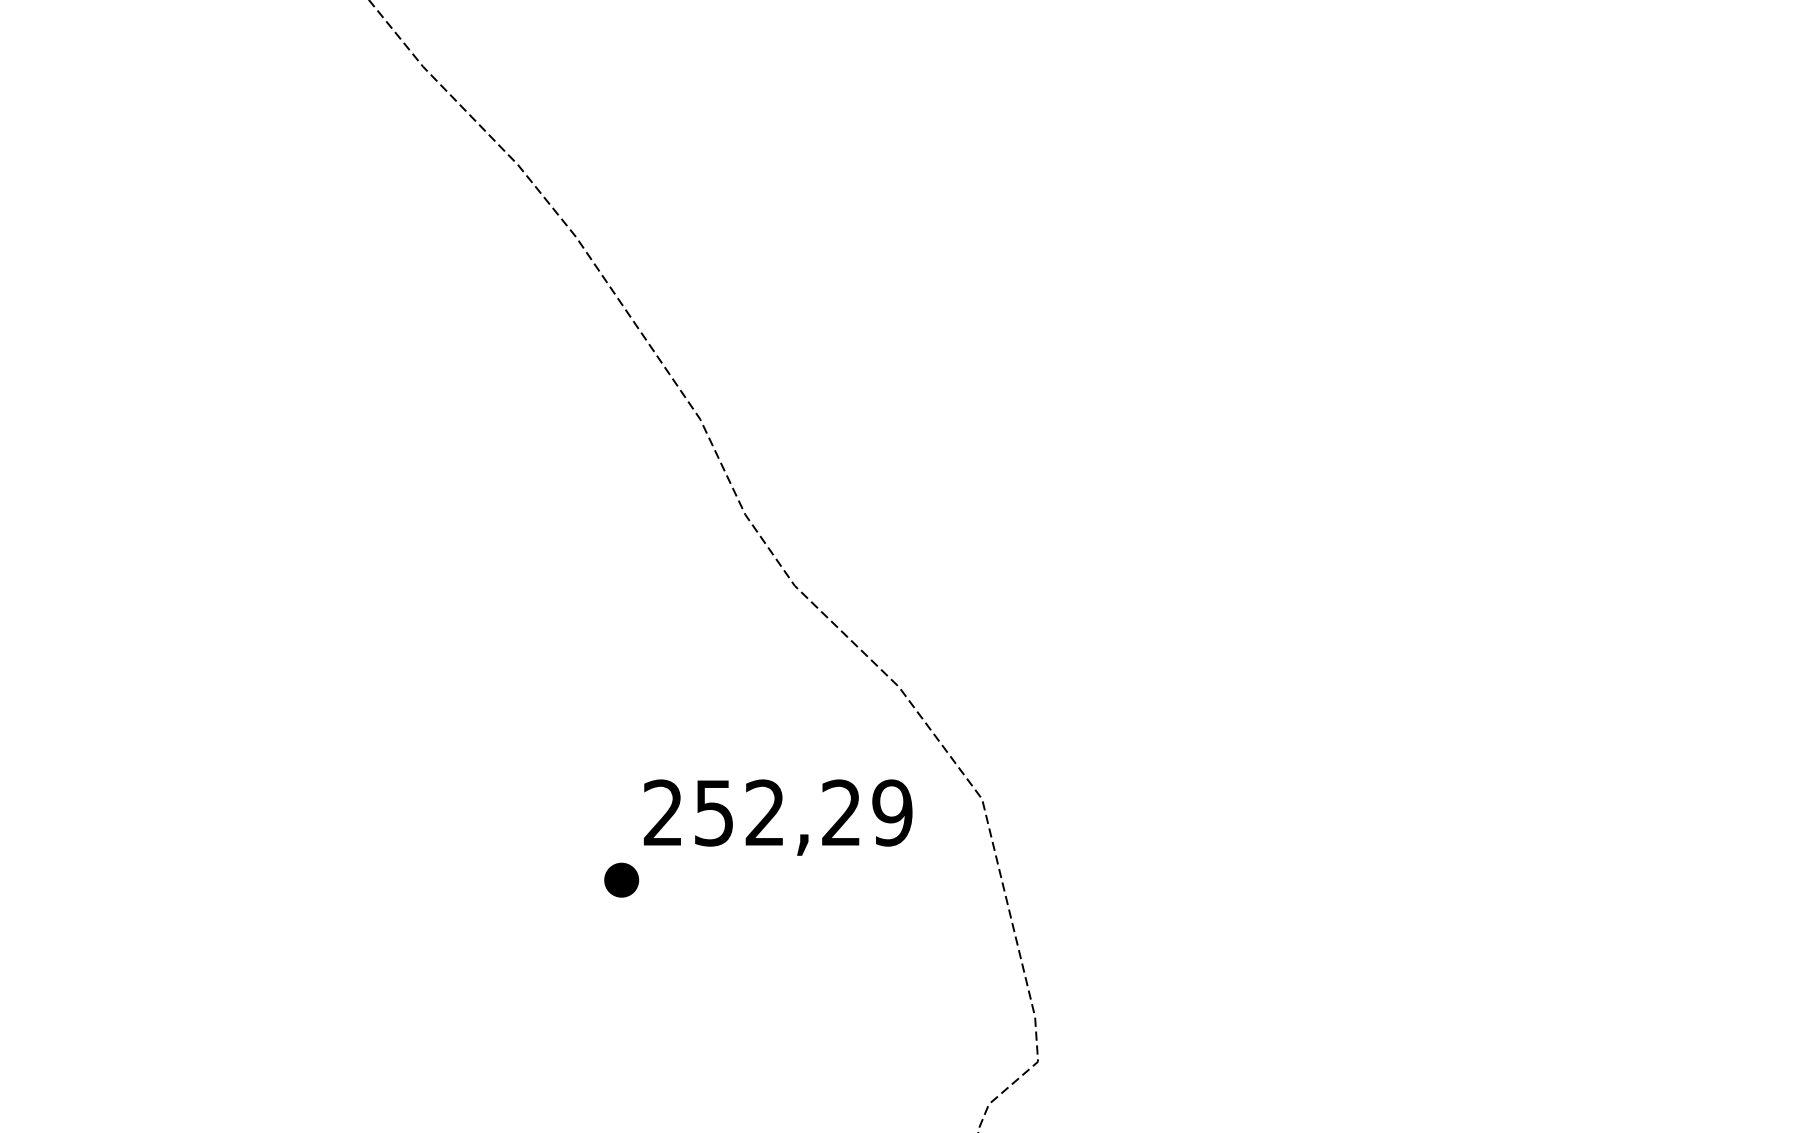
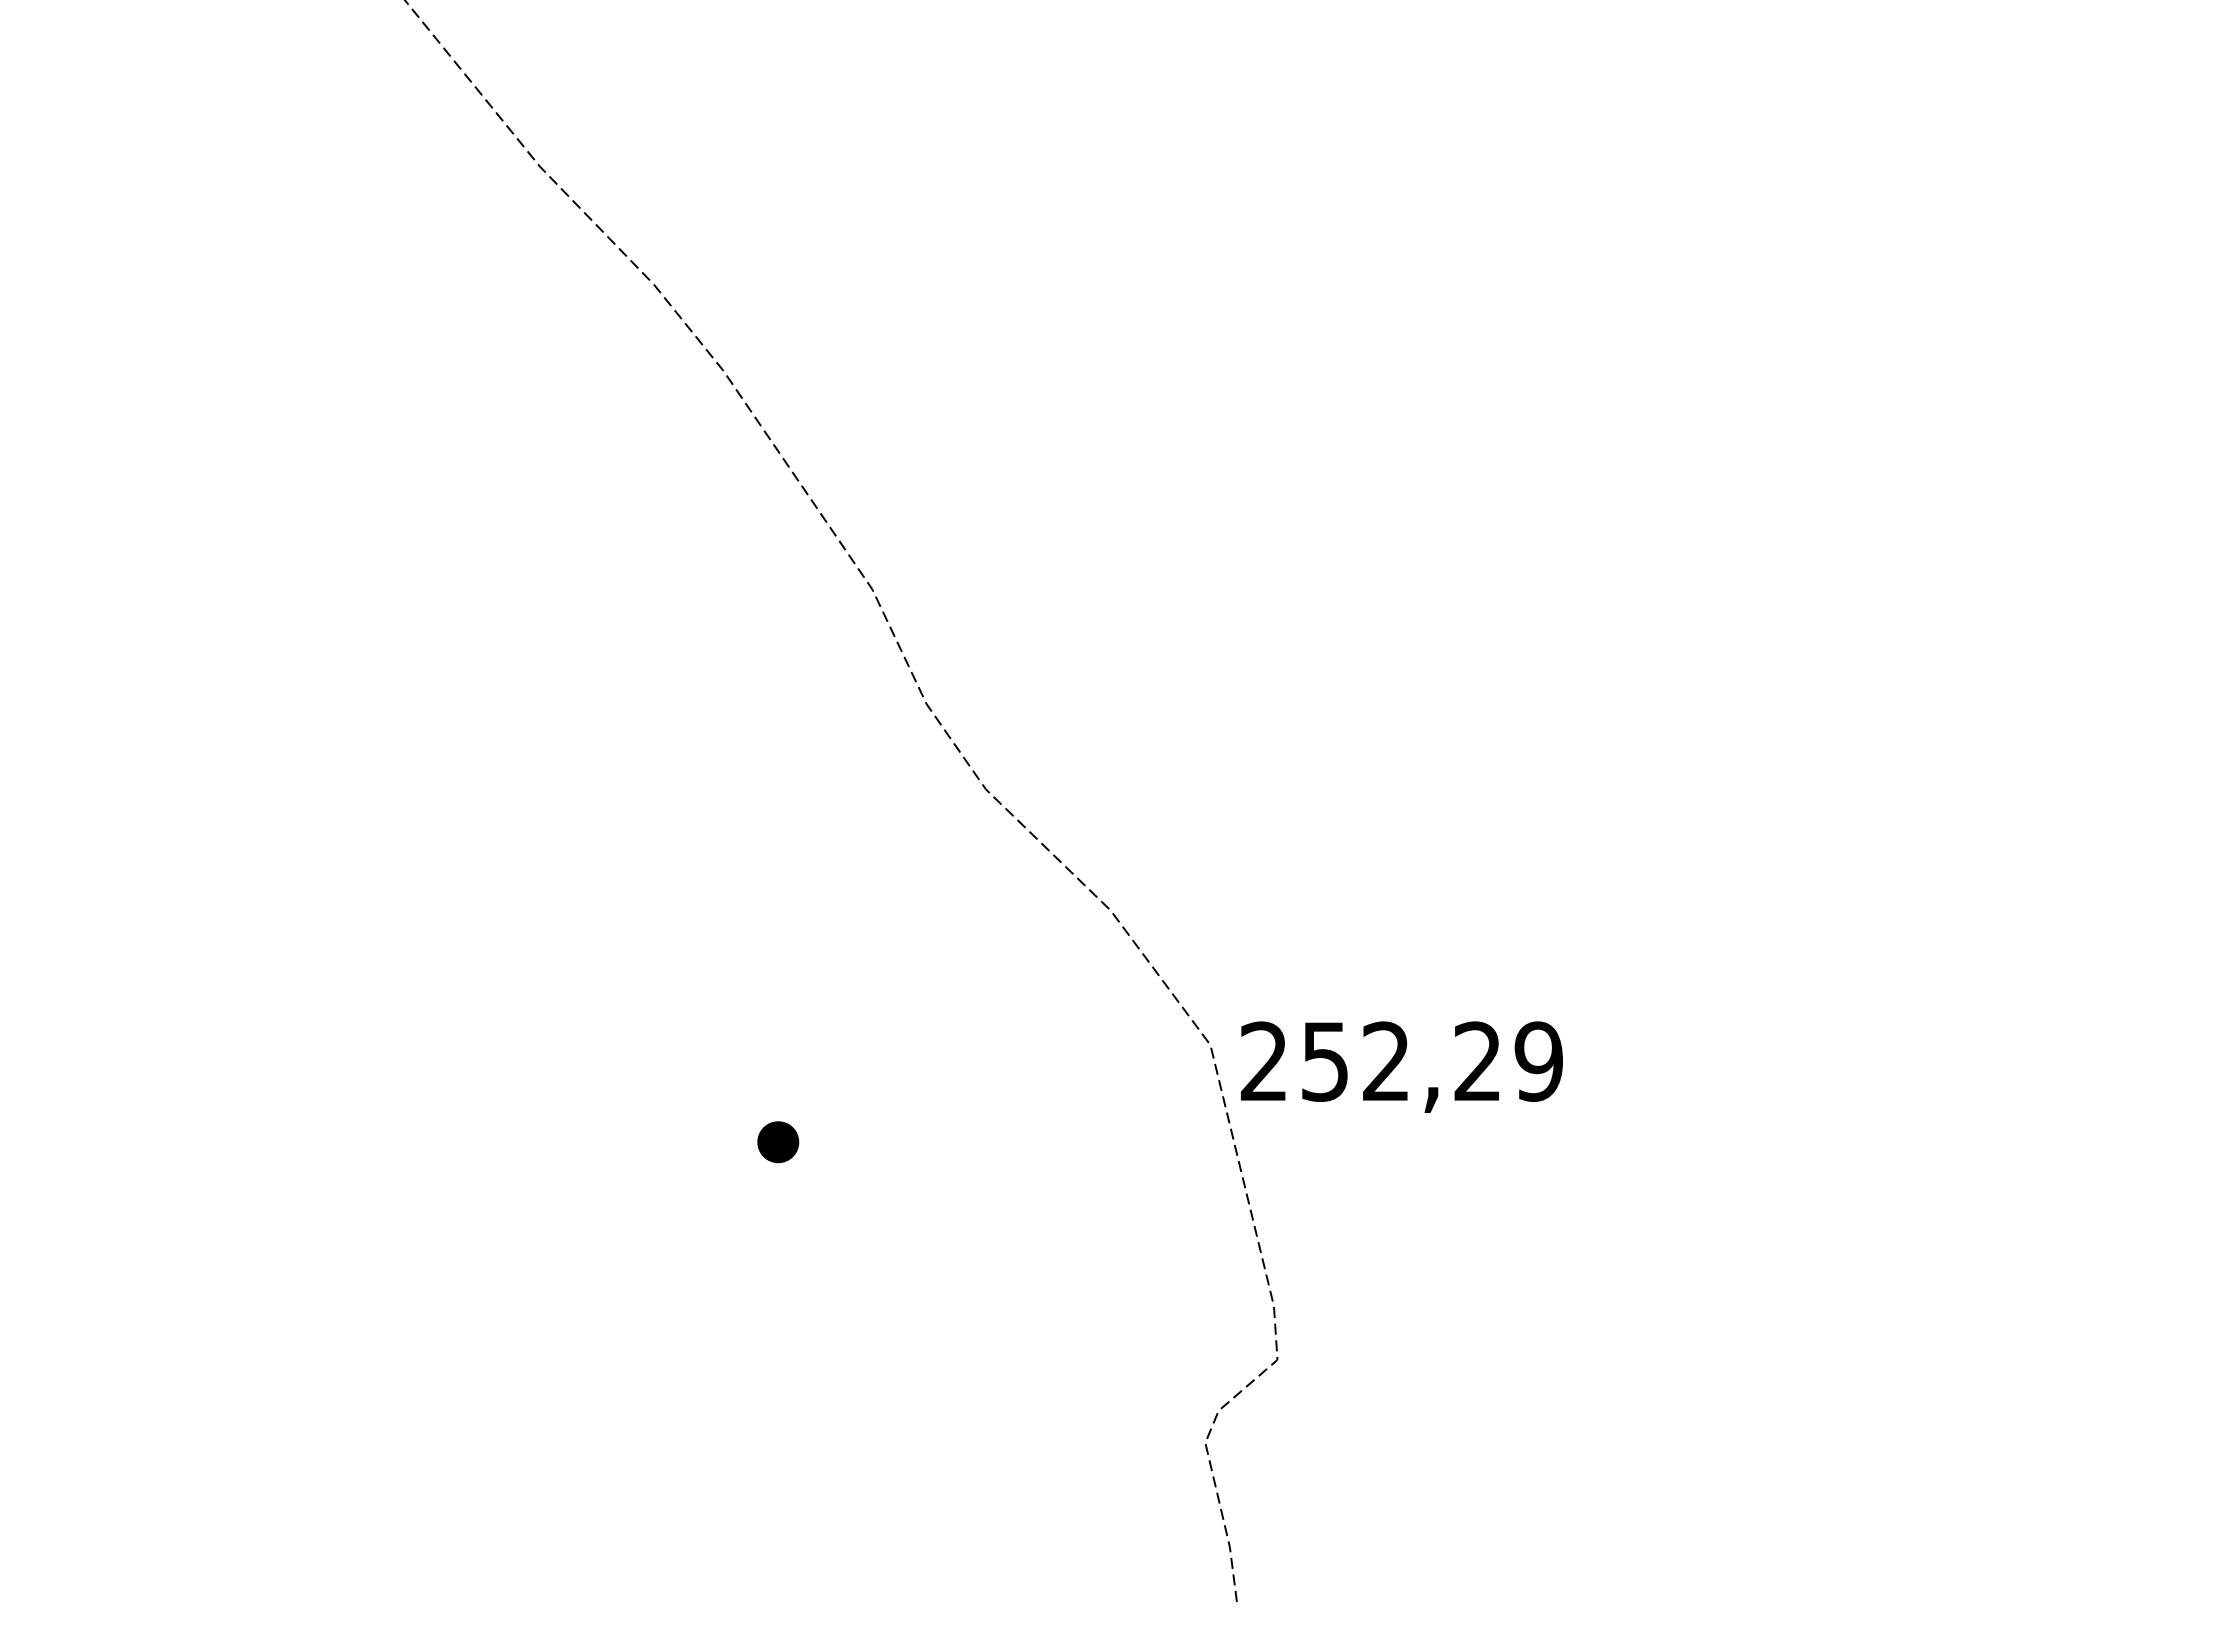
text: (777, 817) -> (1401, 1066), moved

